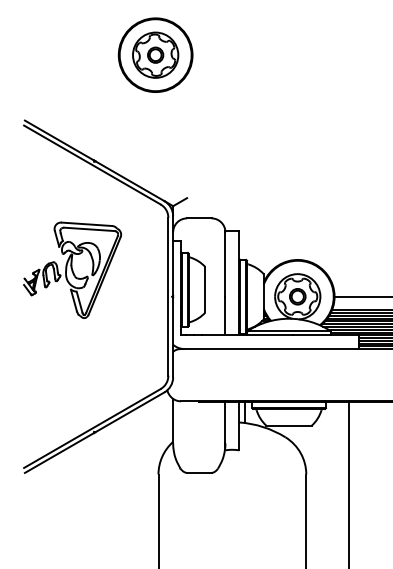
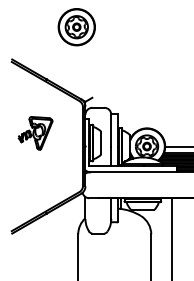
part: (72, 270) -> (35, 133), size x0.7

